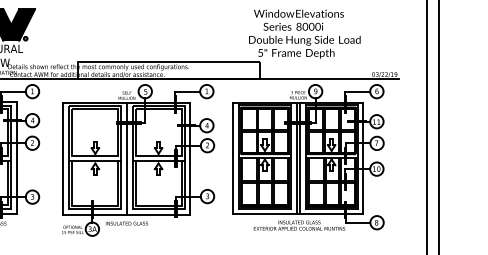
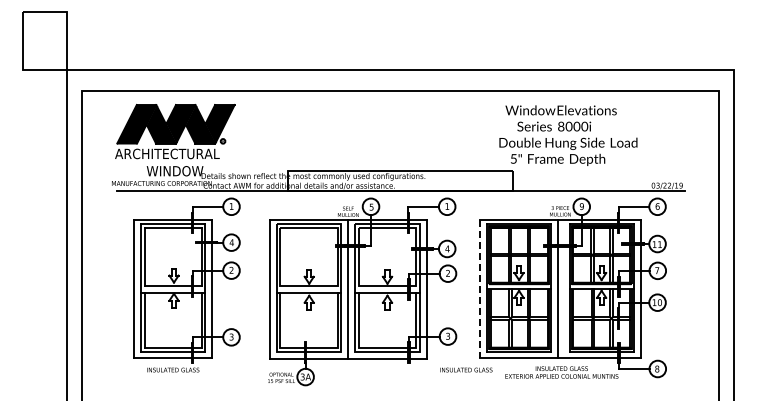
line: (232, 158) -> (479, 289), solid -> dashed
line: (300, 158) -> (562, 289), removed
text: (127, 223) -> (466, 369), moved

